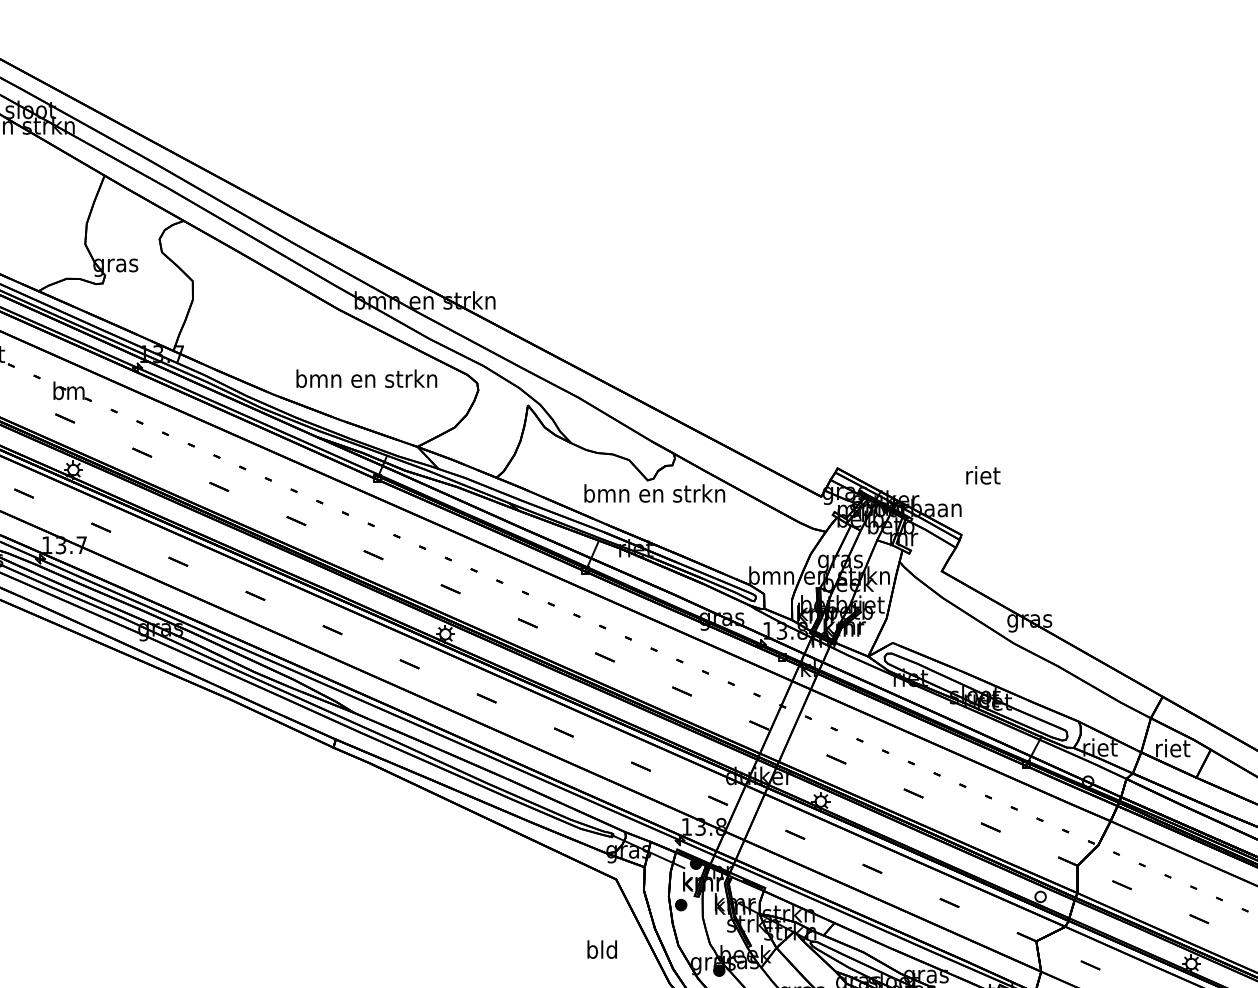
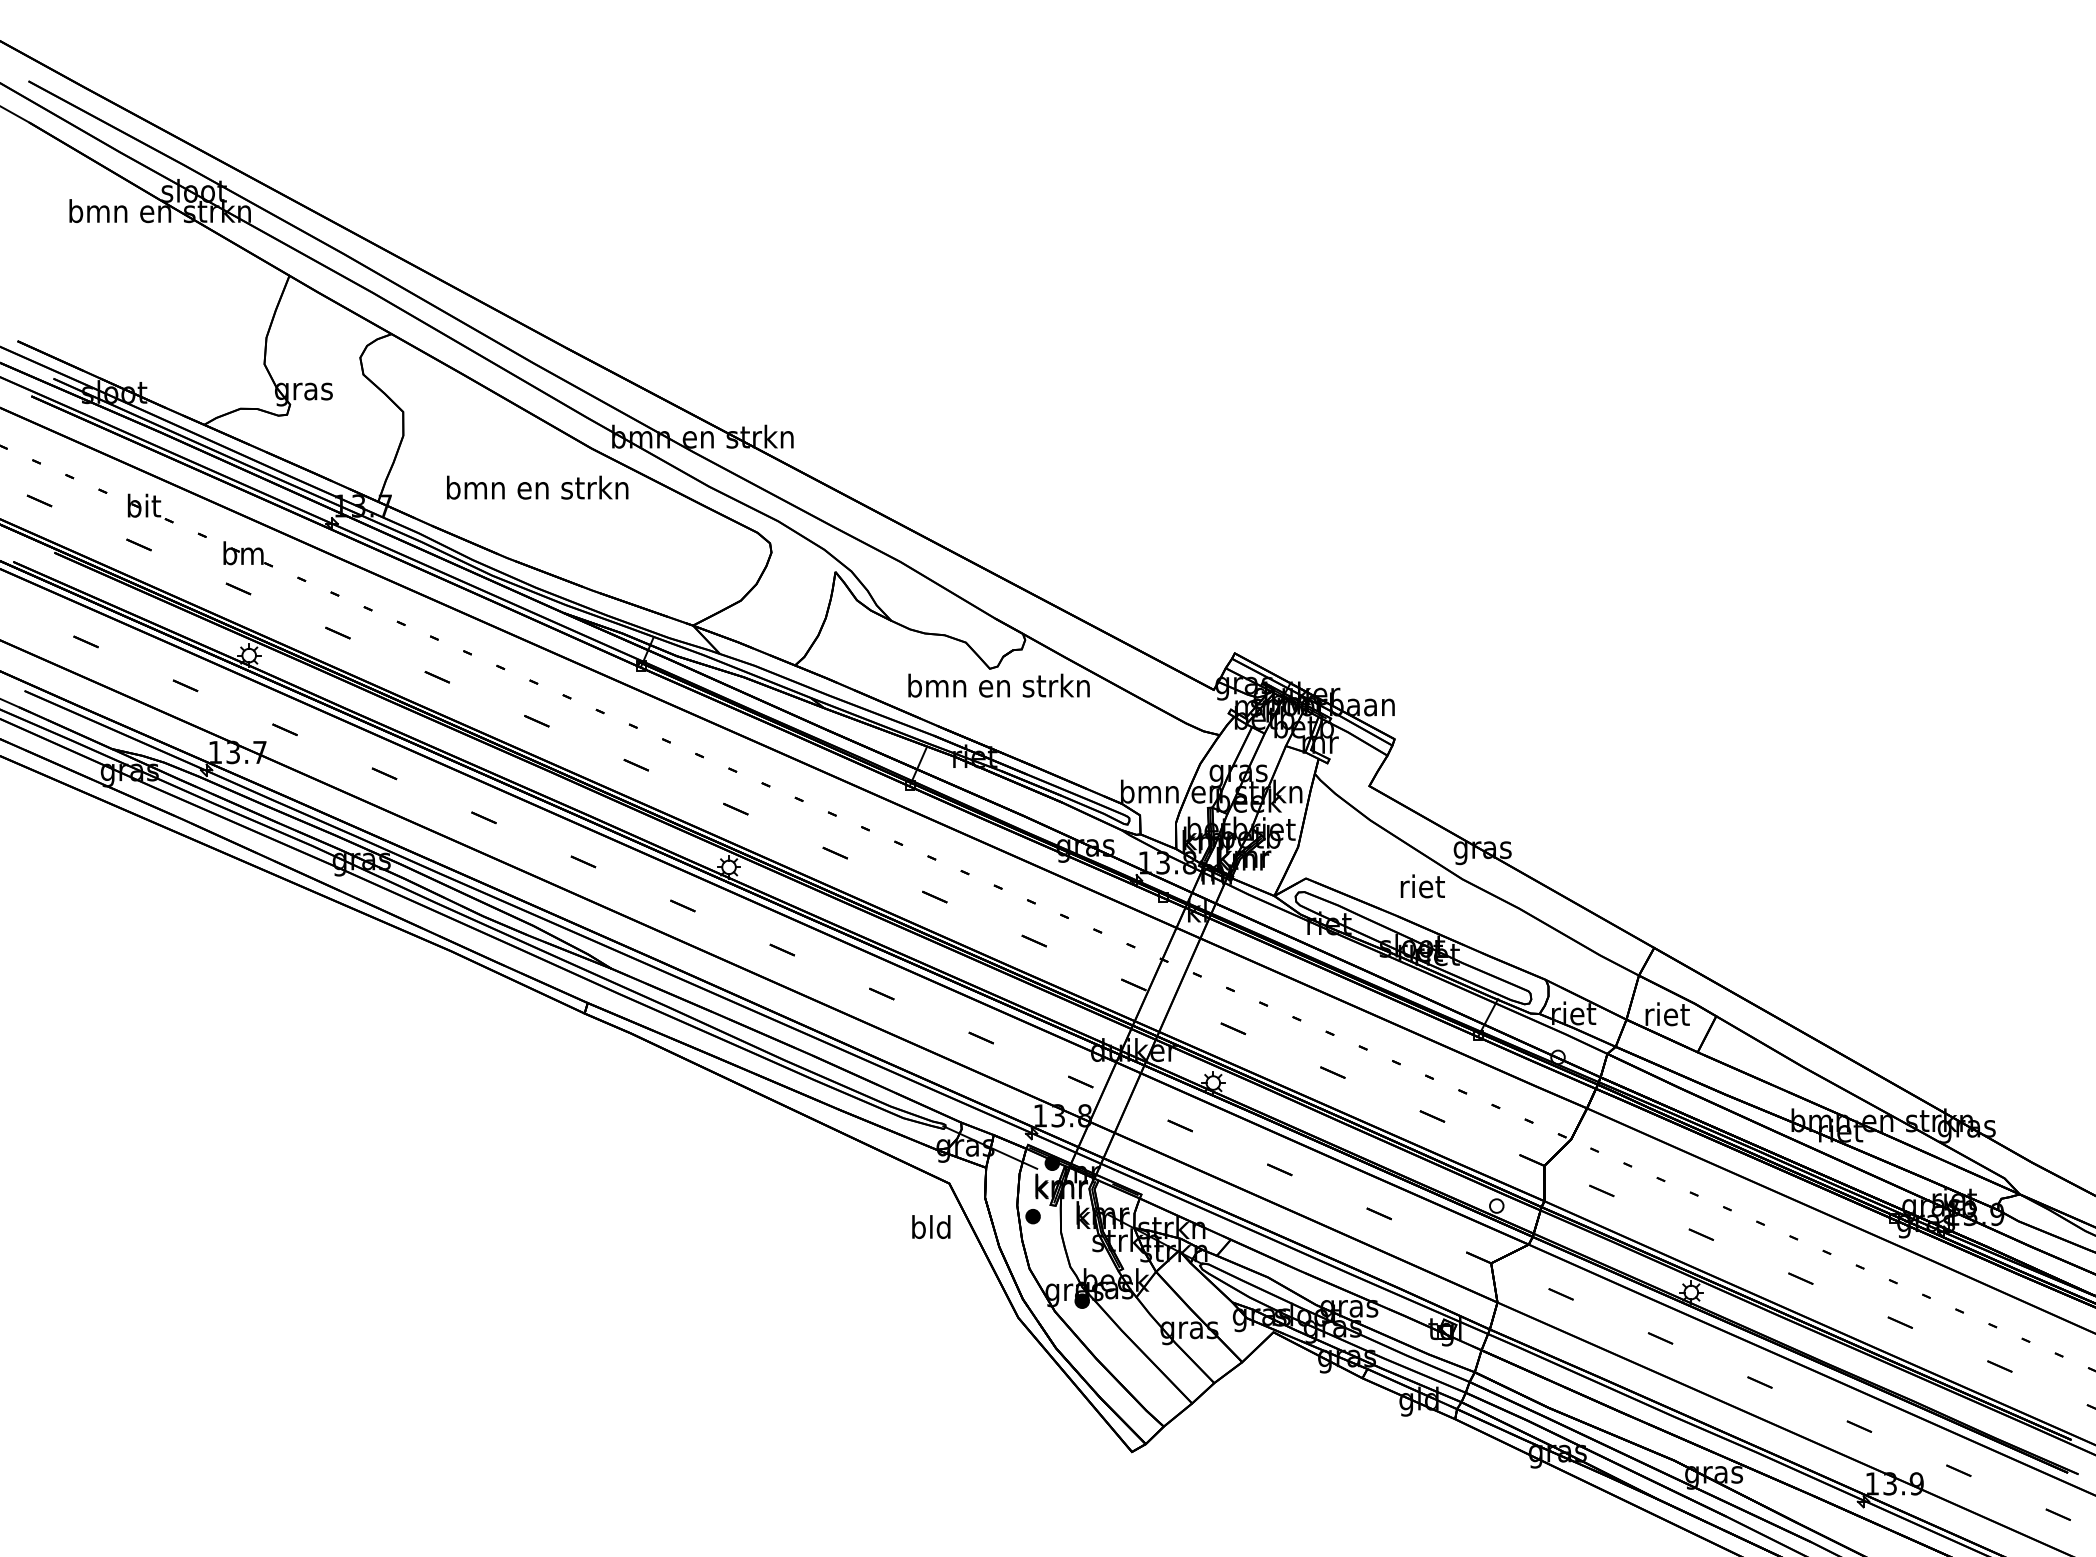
text: (366, 378) -> (537, 487), moved
text: (983, 475) -> (1422, 886), moved
text: (602, 949) -> (931, 1226), moved

